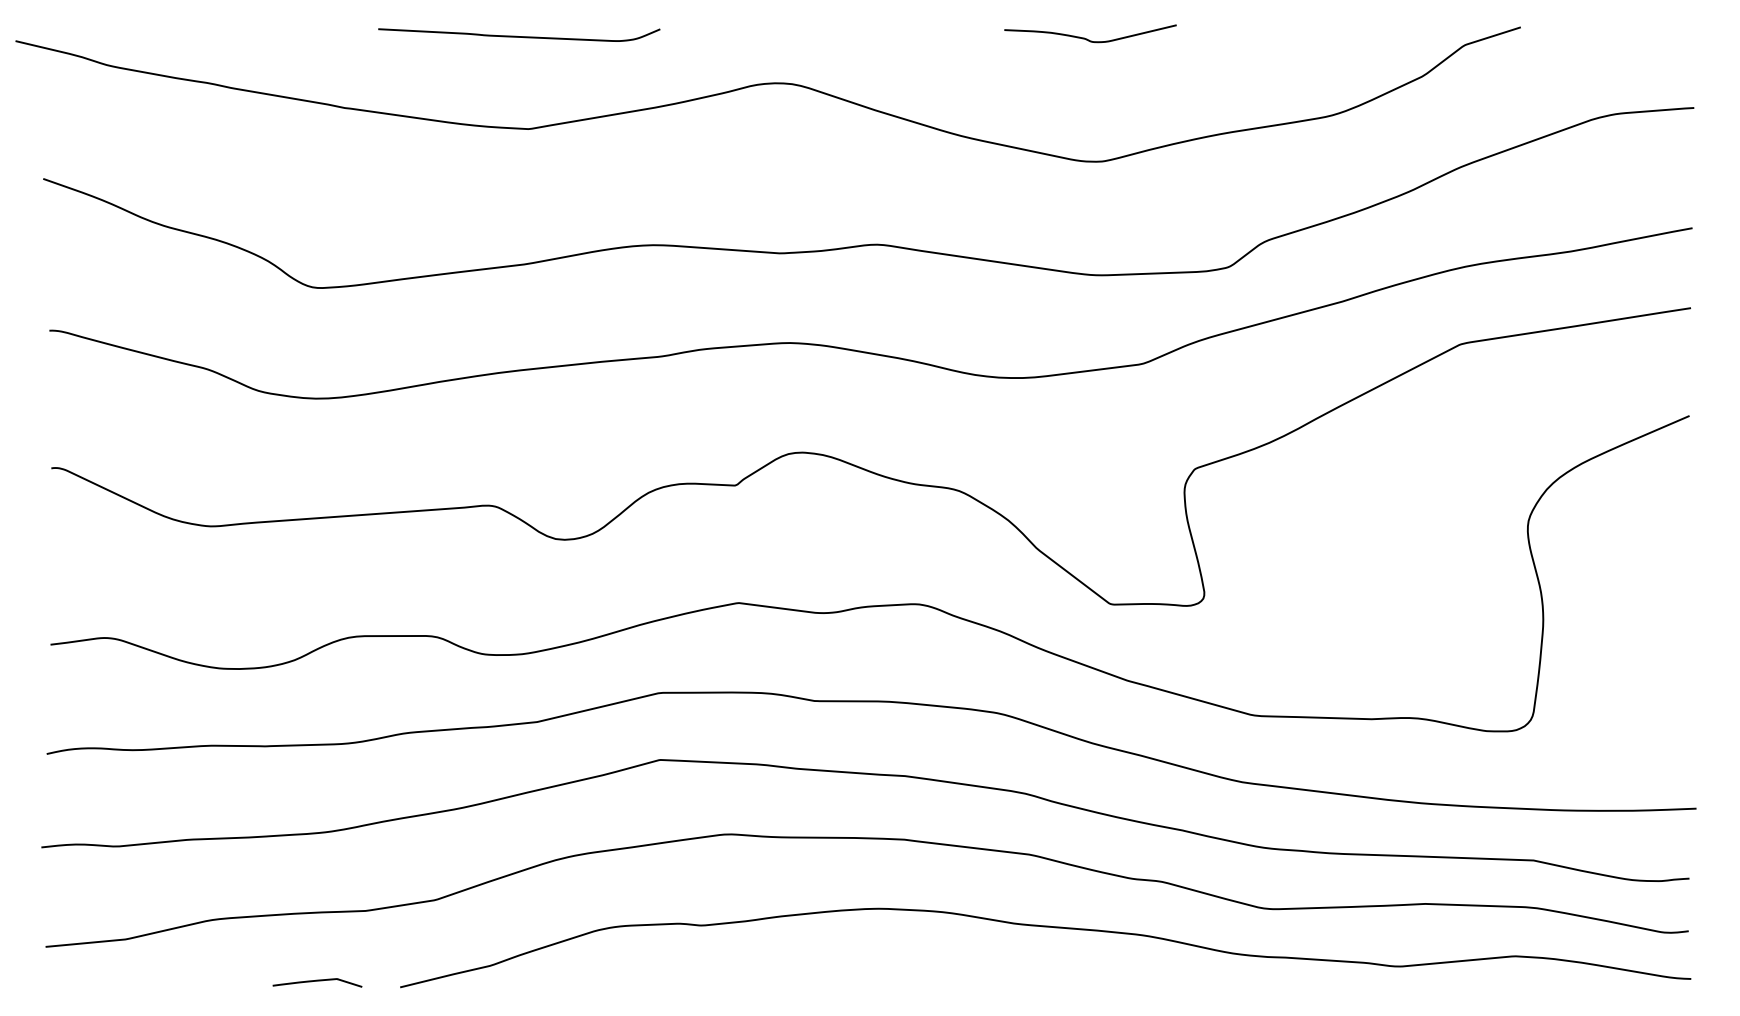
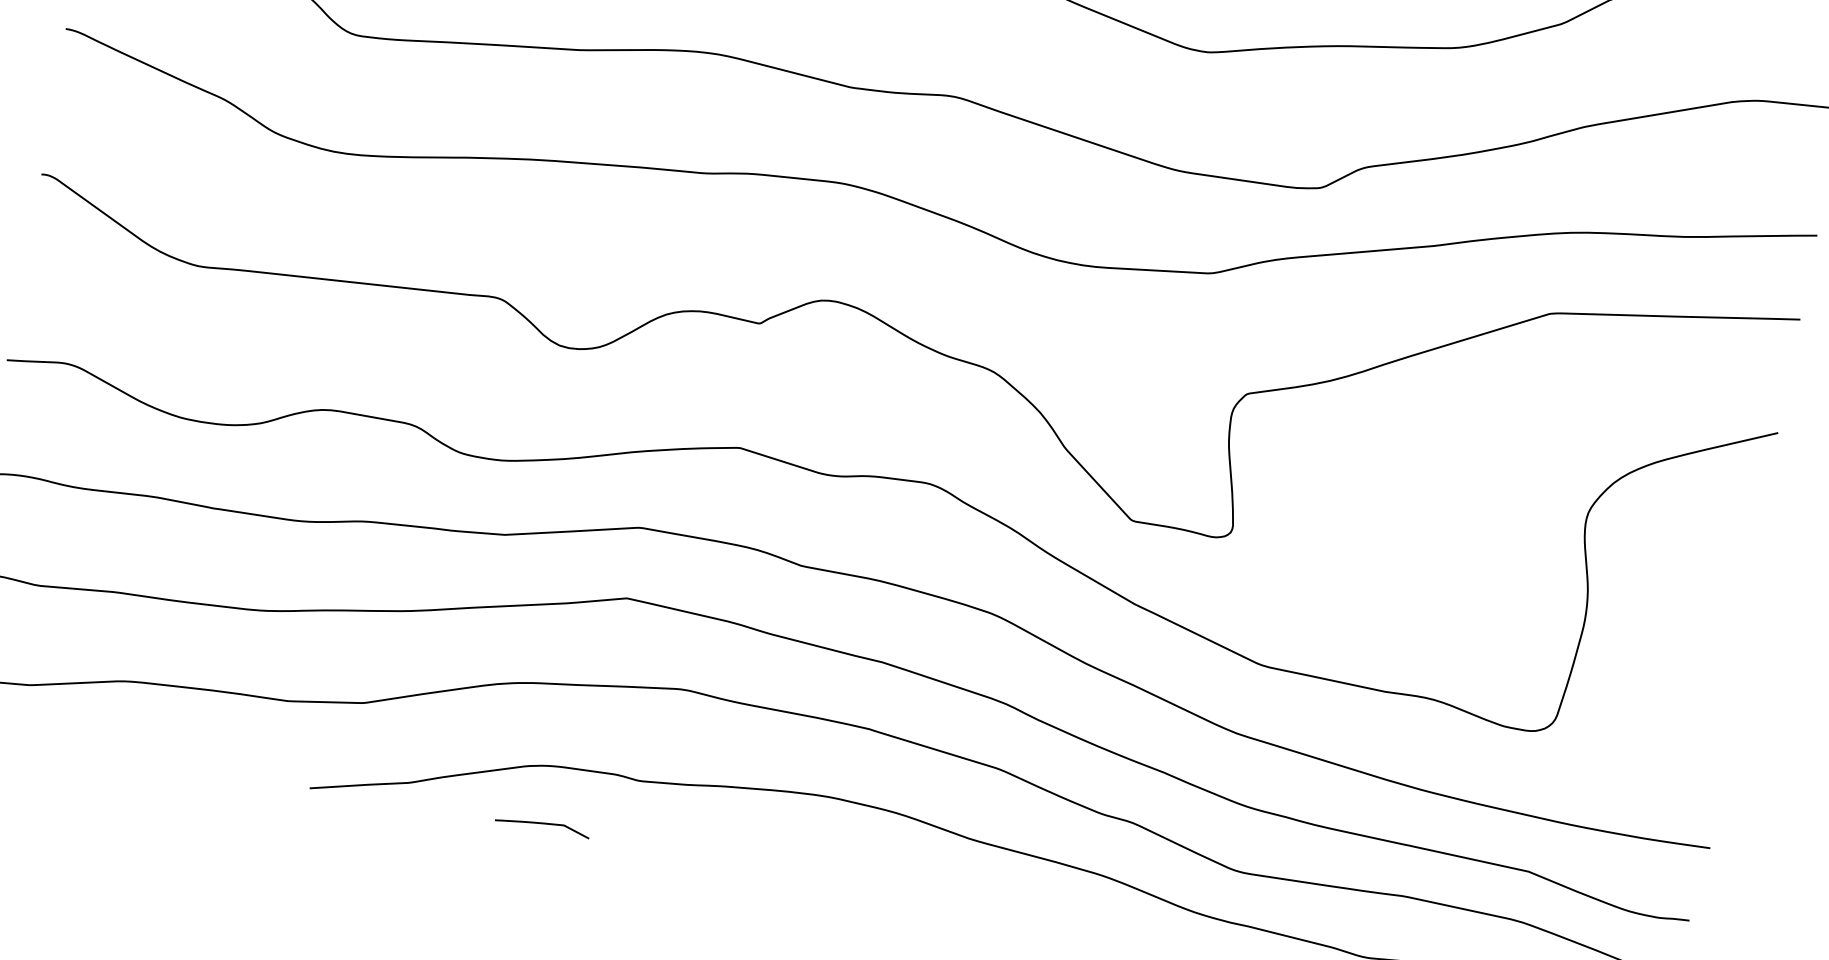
curve: (317, 981) -> (543, 824), moved

